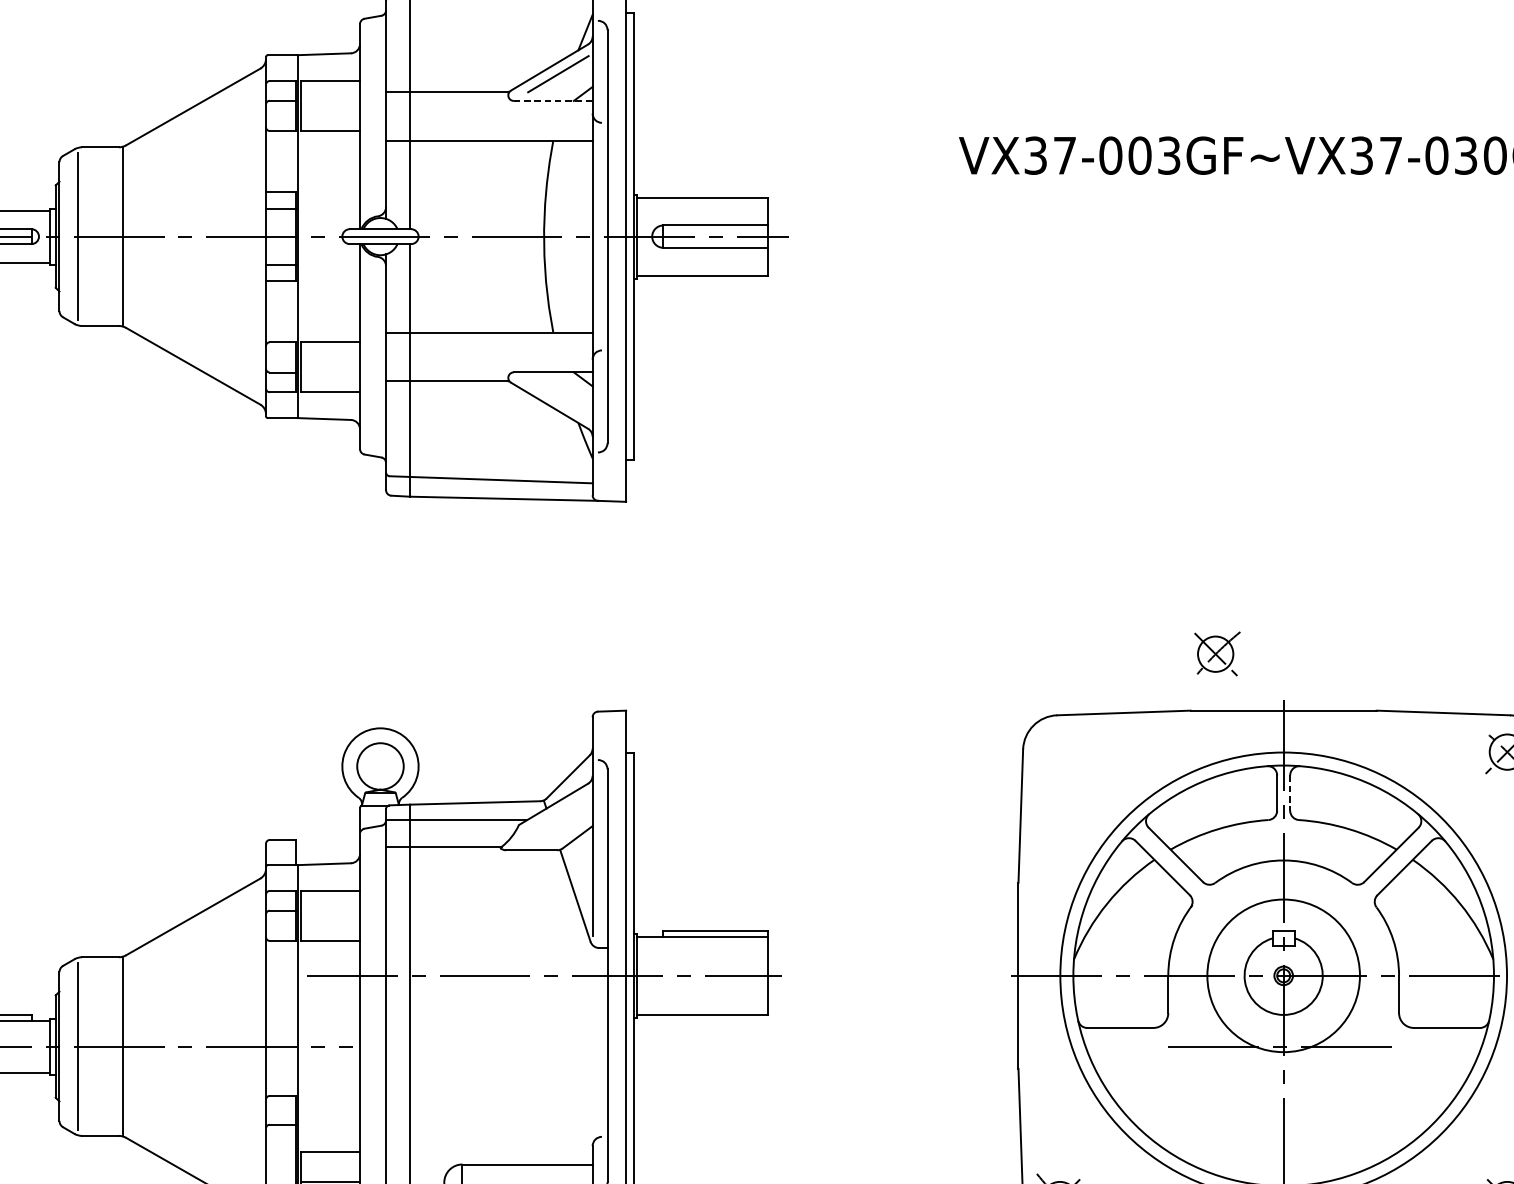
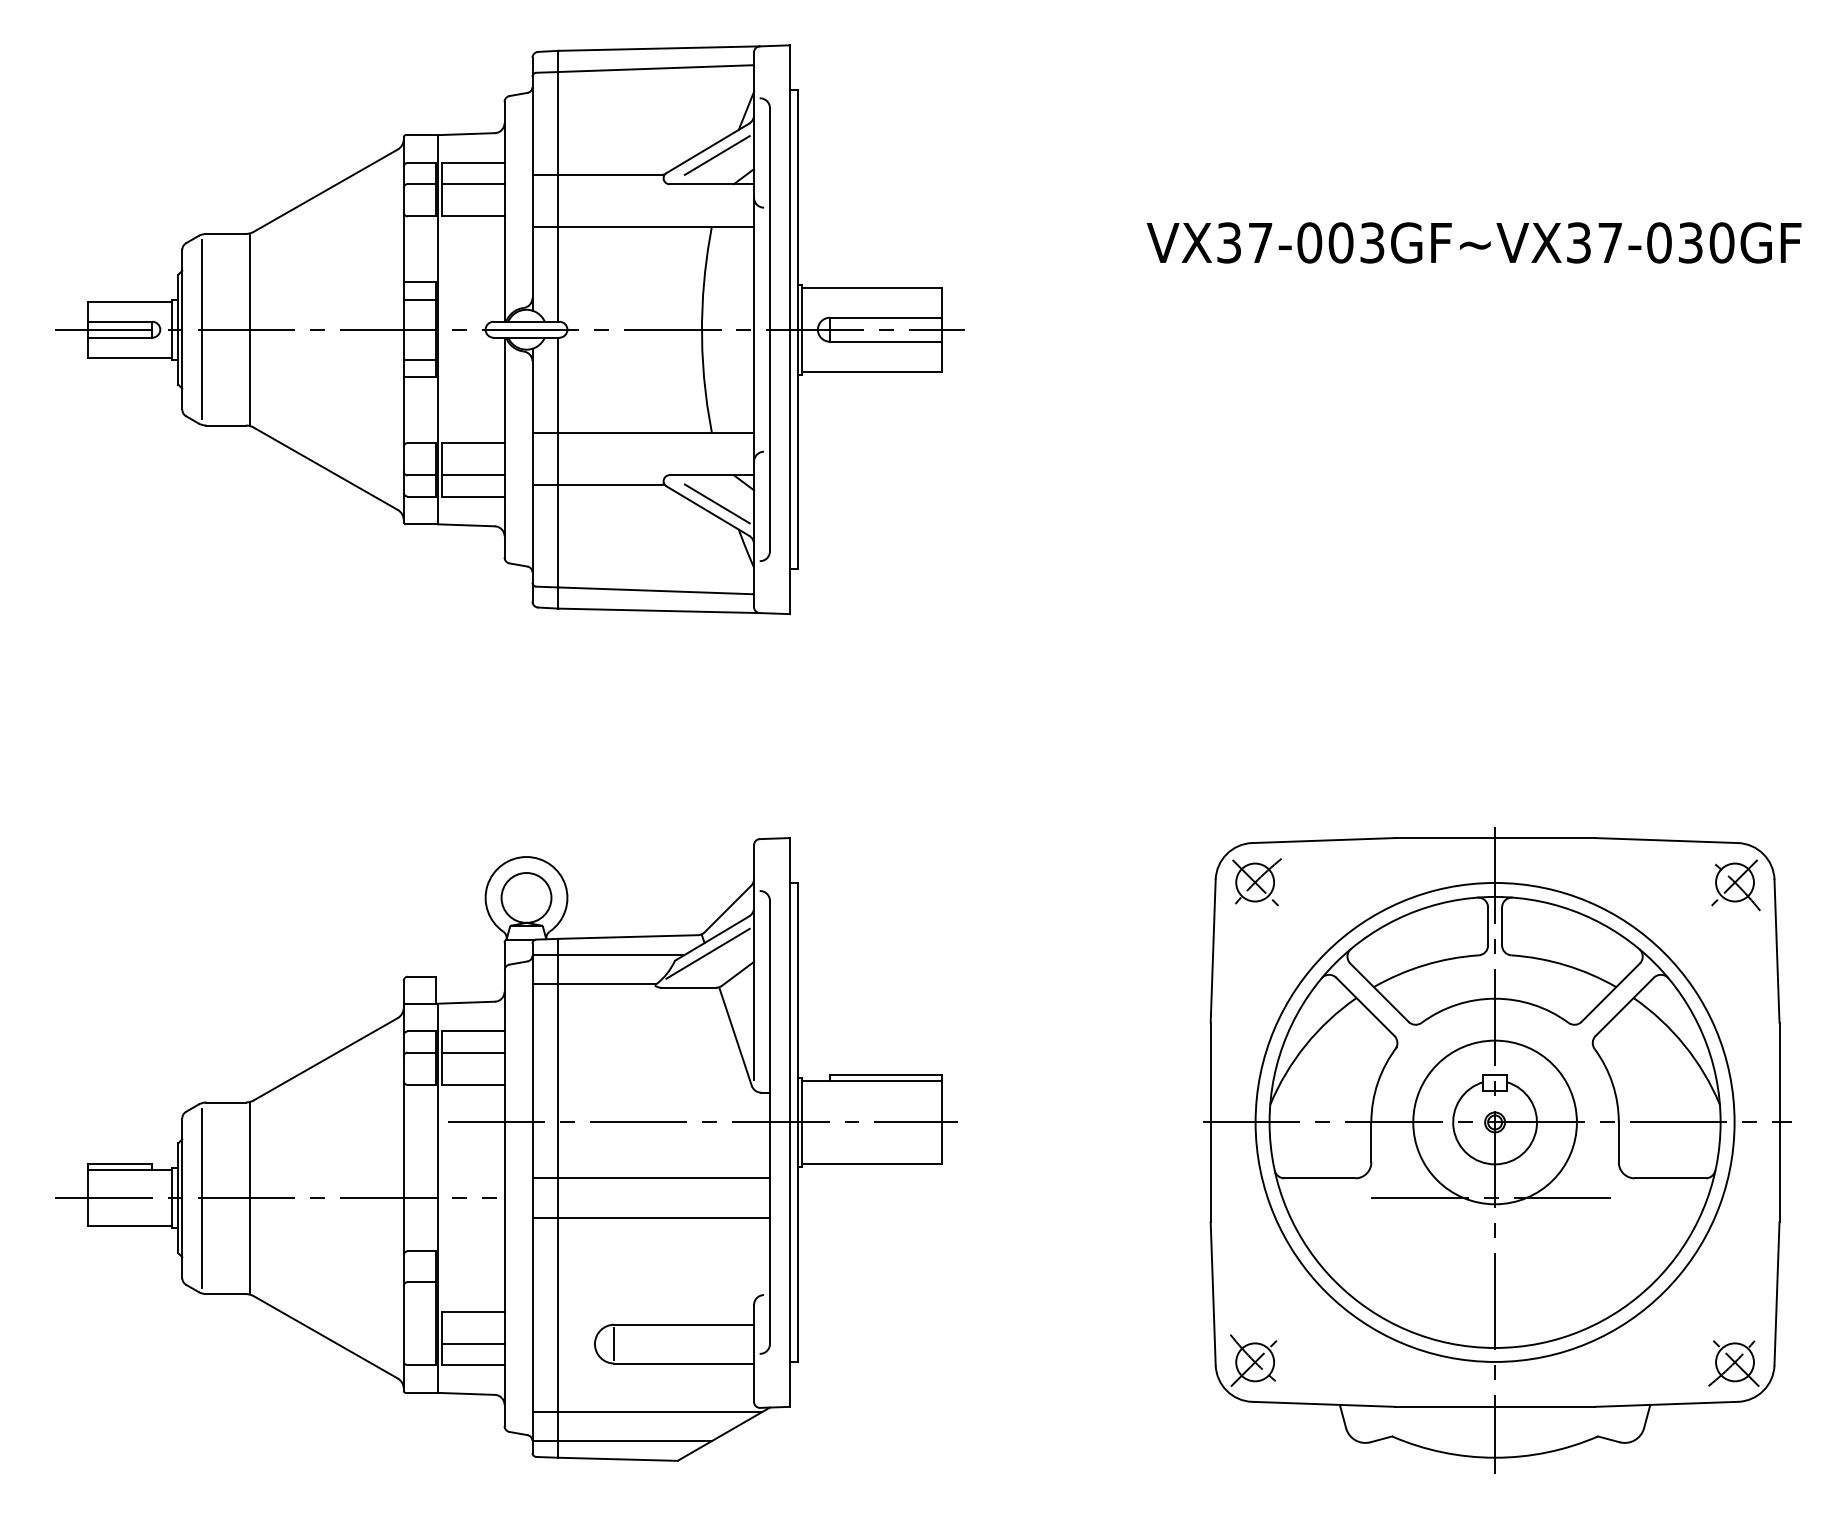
line: (330, 101) -> (472, 184), added
line: (553, 101) -> (712, 184), dashed -> solid
line: (330, 372) -> (472, 475), added
line: (557, 398) -> (716, 503), added
part: (1216, 654) -> (1256, 882), moved
line: (1290, 793) -> (1502, 926), dashed -> solid
line: (549, 818) -> (707, 953), added
line: (330, 910) -> (472, 1052), added
line: (497, 1028) -> (651, 1178), added
line: (497, 1065) -> (651, 1218), added

